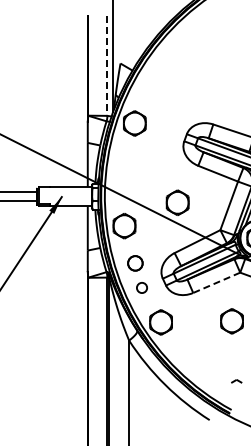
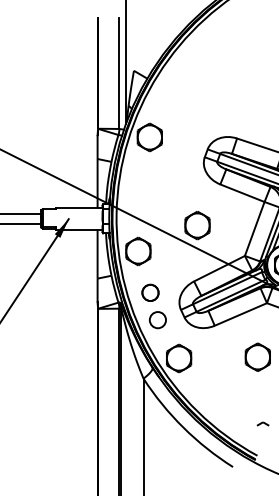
line: (107, 66) -> (119, 74), dashed -> solid
line: (216, 282) -> (240, 314), dashed -> solid
circle: (141, 287) -> (157, 319), size x1.43

